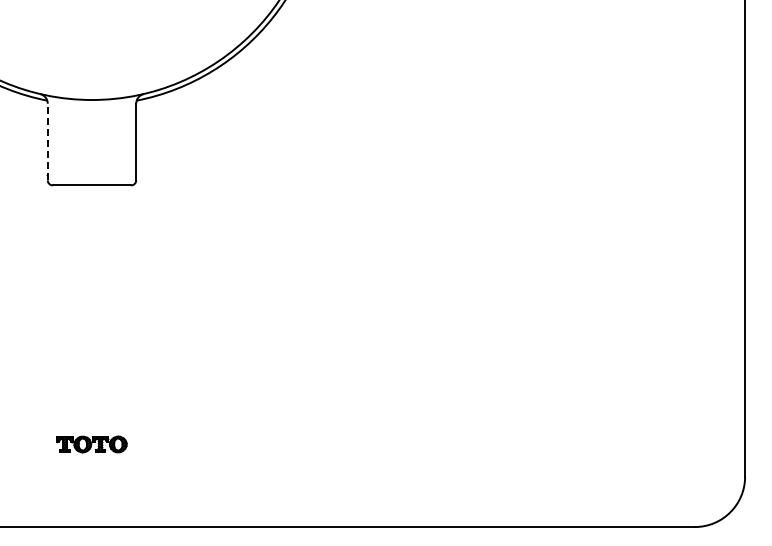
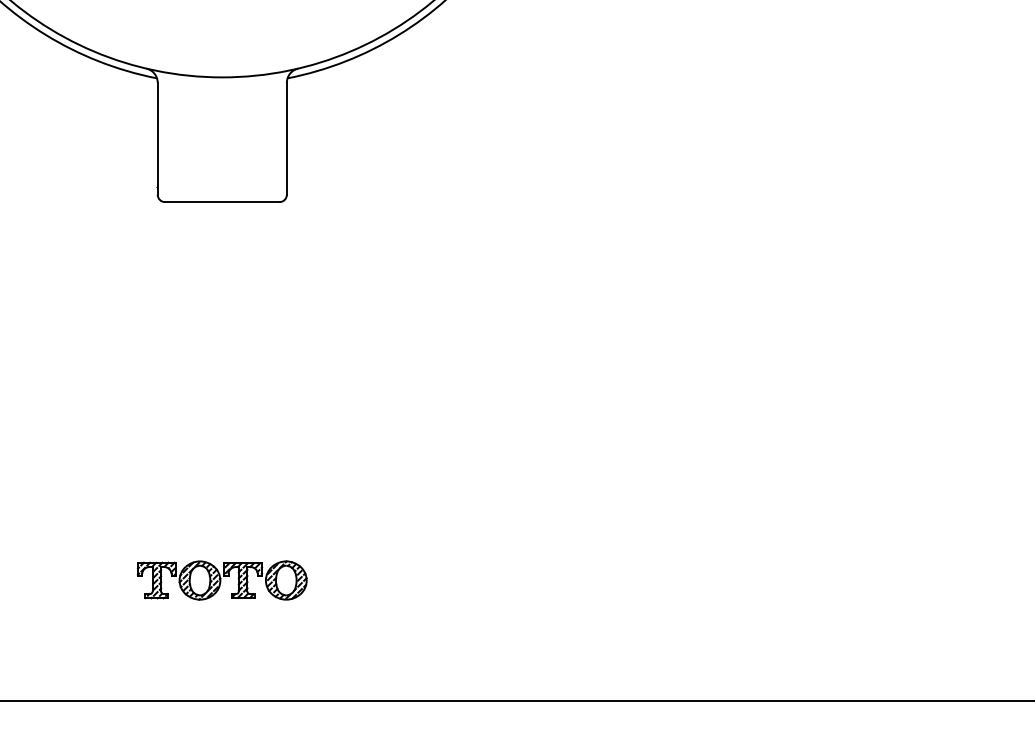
line: (47, 141) -> (157, 137), dashed -> solid
part: (91, 444) -> (221, 580), size x1.67

